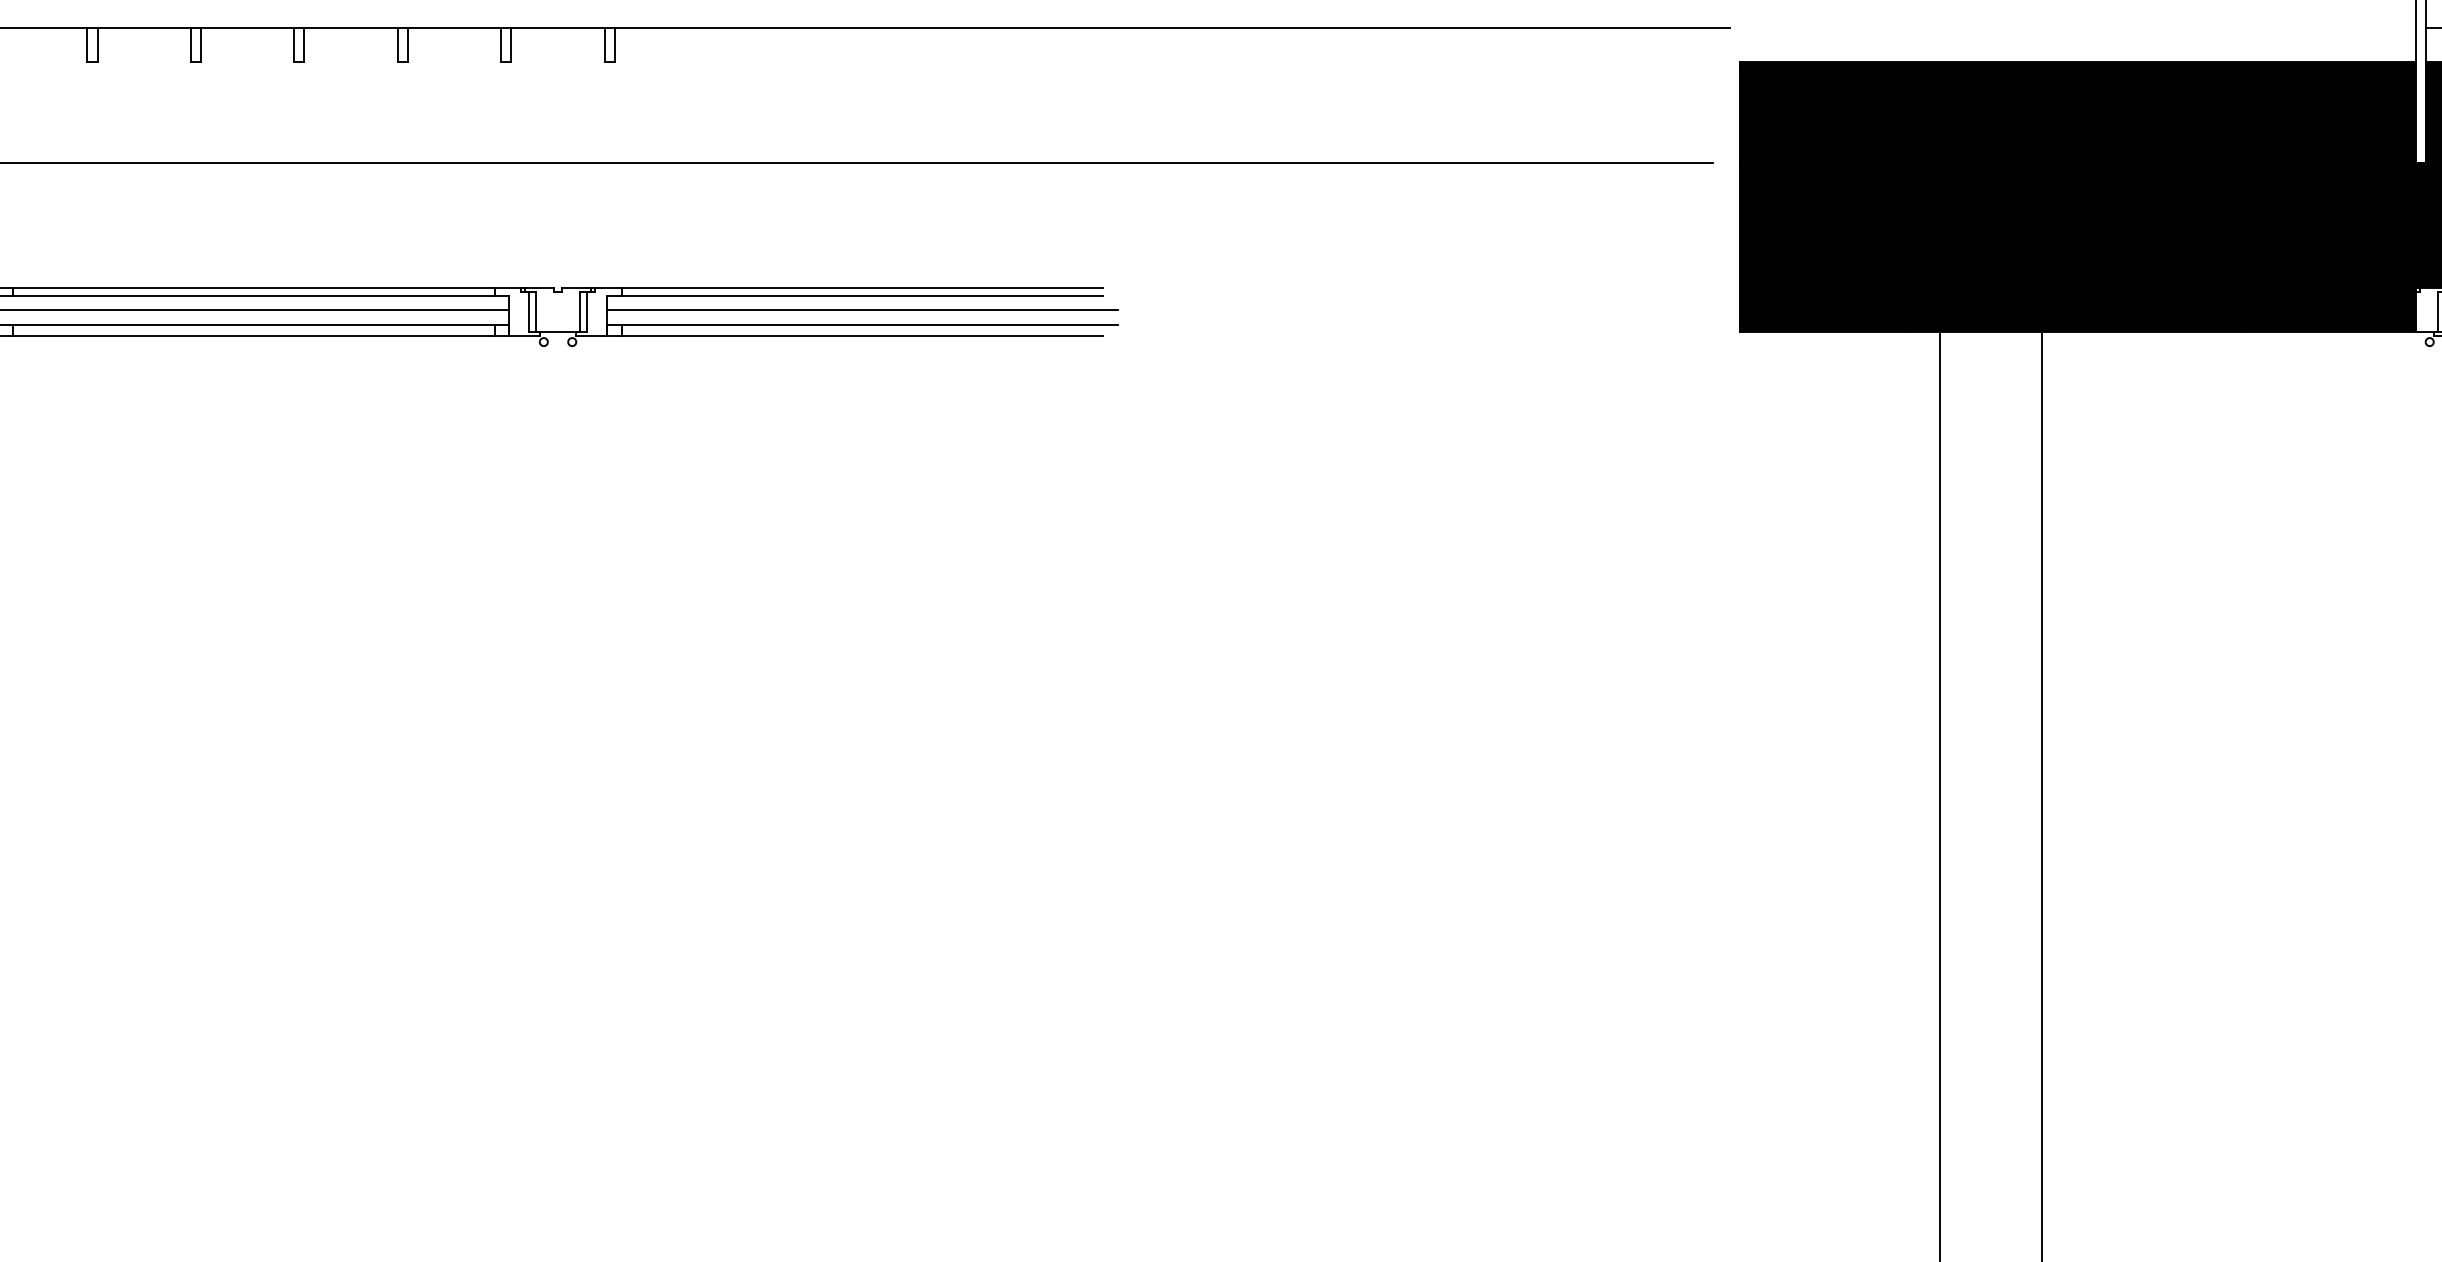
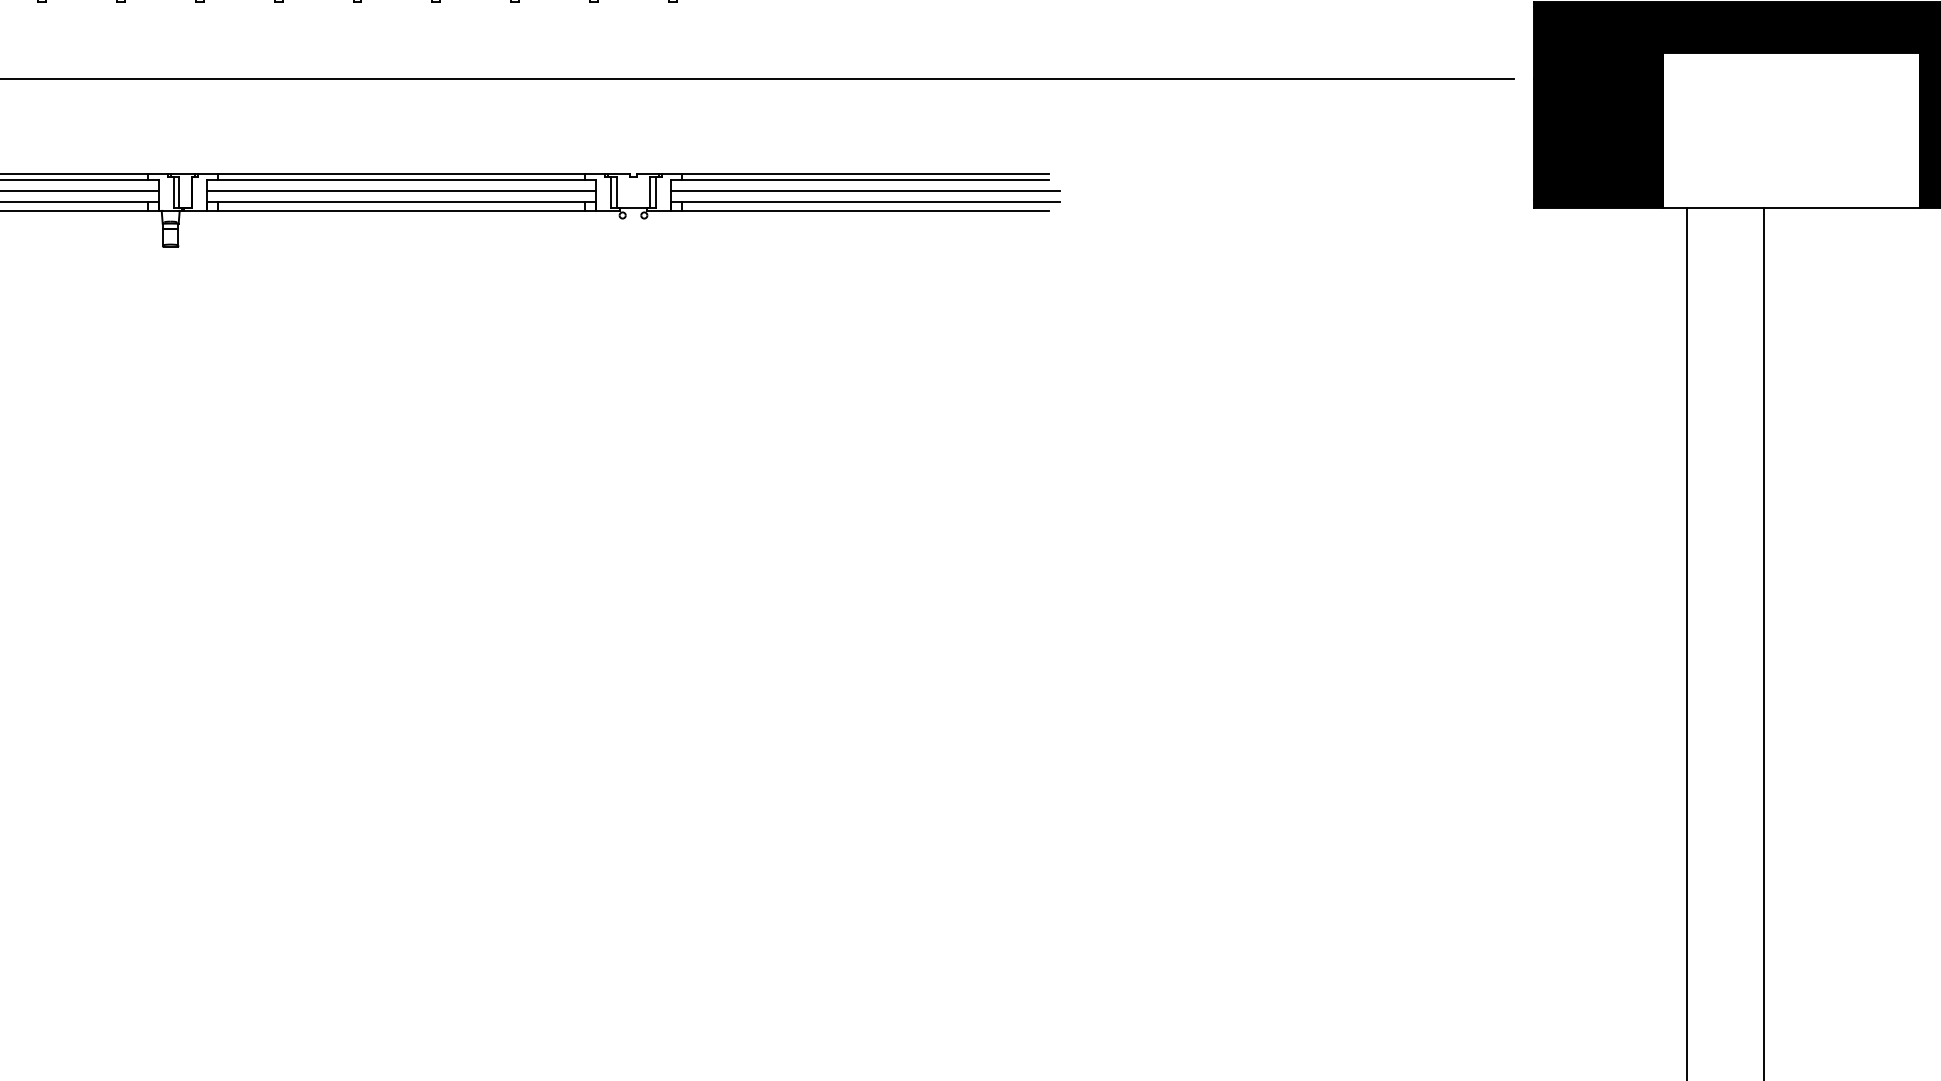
fill: (2077, 230) -> (1791, 130), removed

